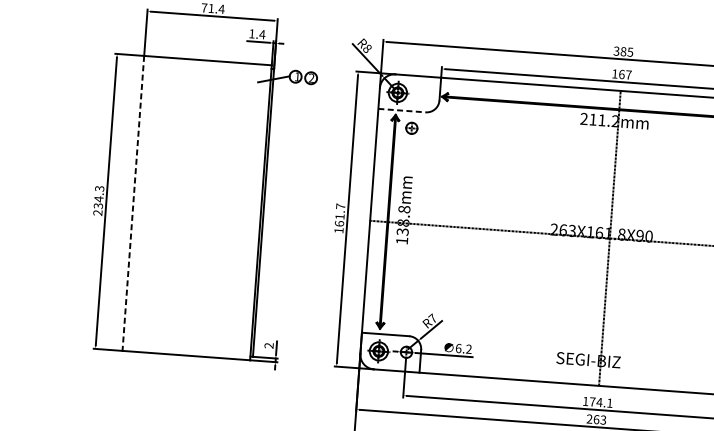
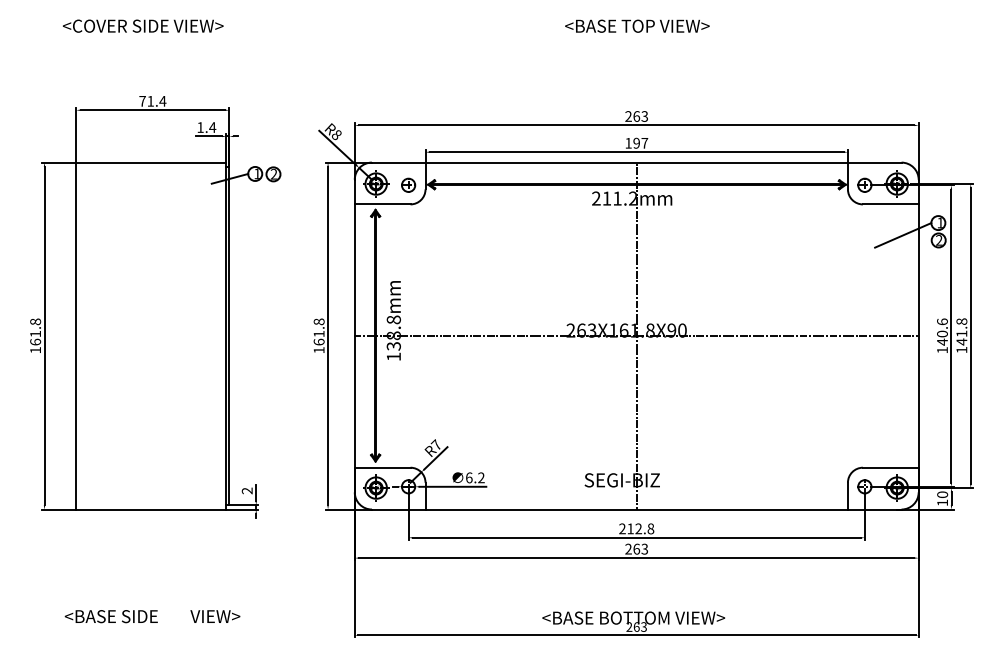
text: (623, 51) -> (636, 116), 385 -> 263
text: (621, 73) -> (636, 142), 167 -> 197
line: (401, 110) -> (382, 204), dashed -> solid
part: (411, 127) -> (408, 184), moved
text: (98, 200) -> (35, 335), 234.3 -> 161.8
line: (133, 203) -> (76, 336), dashed -> solid
text: (340, 206) -> (318, 321), 161.7 -> 161.8
text: (597, 402) -> (636, 528), 174.1 -> 212.8

